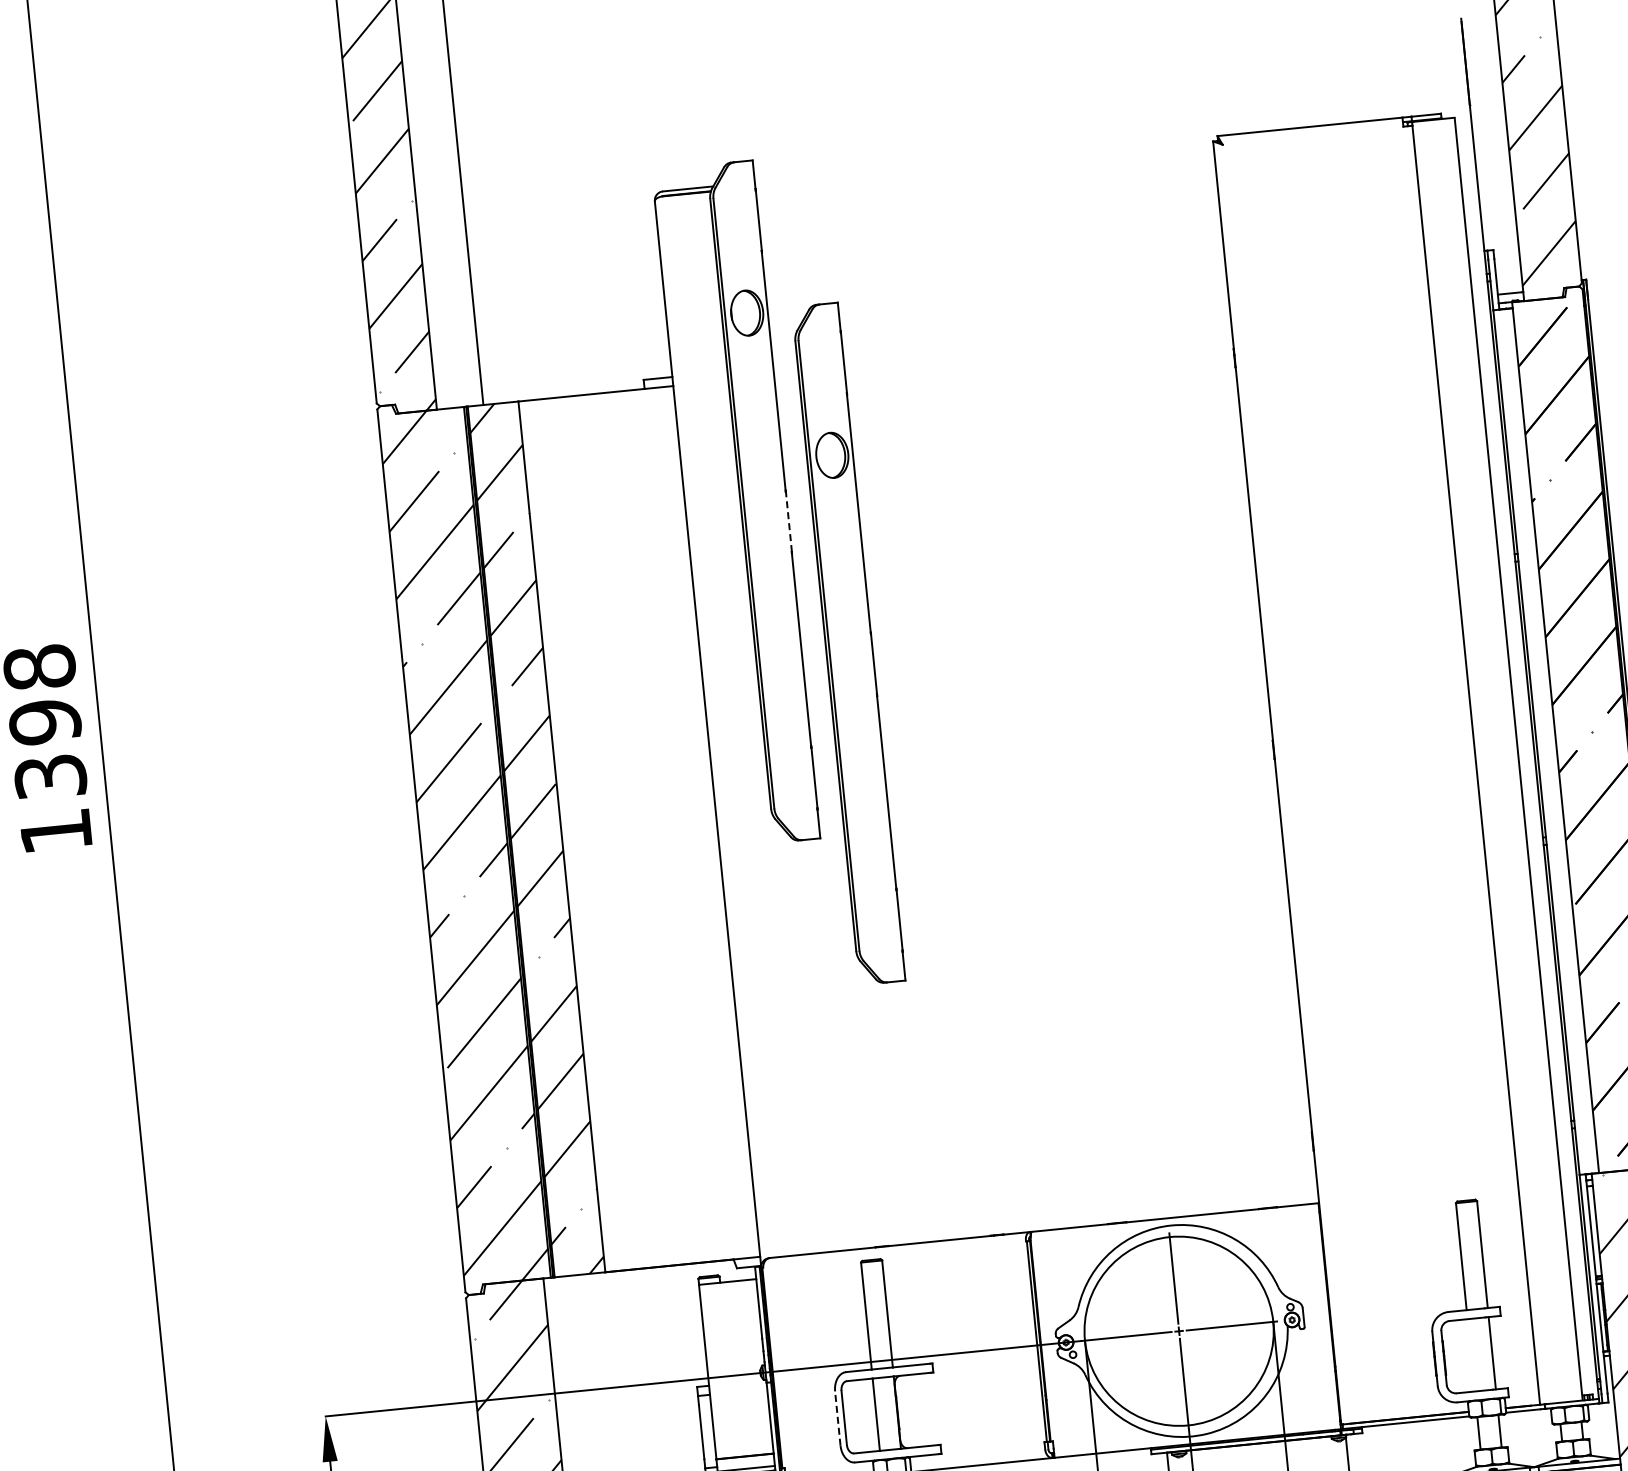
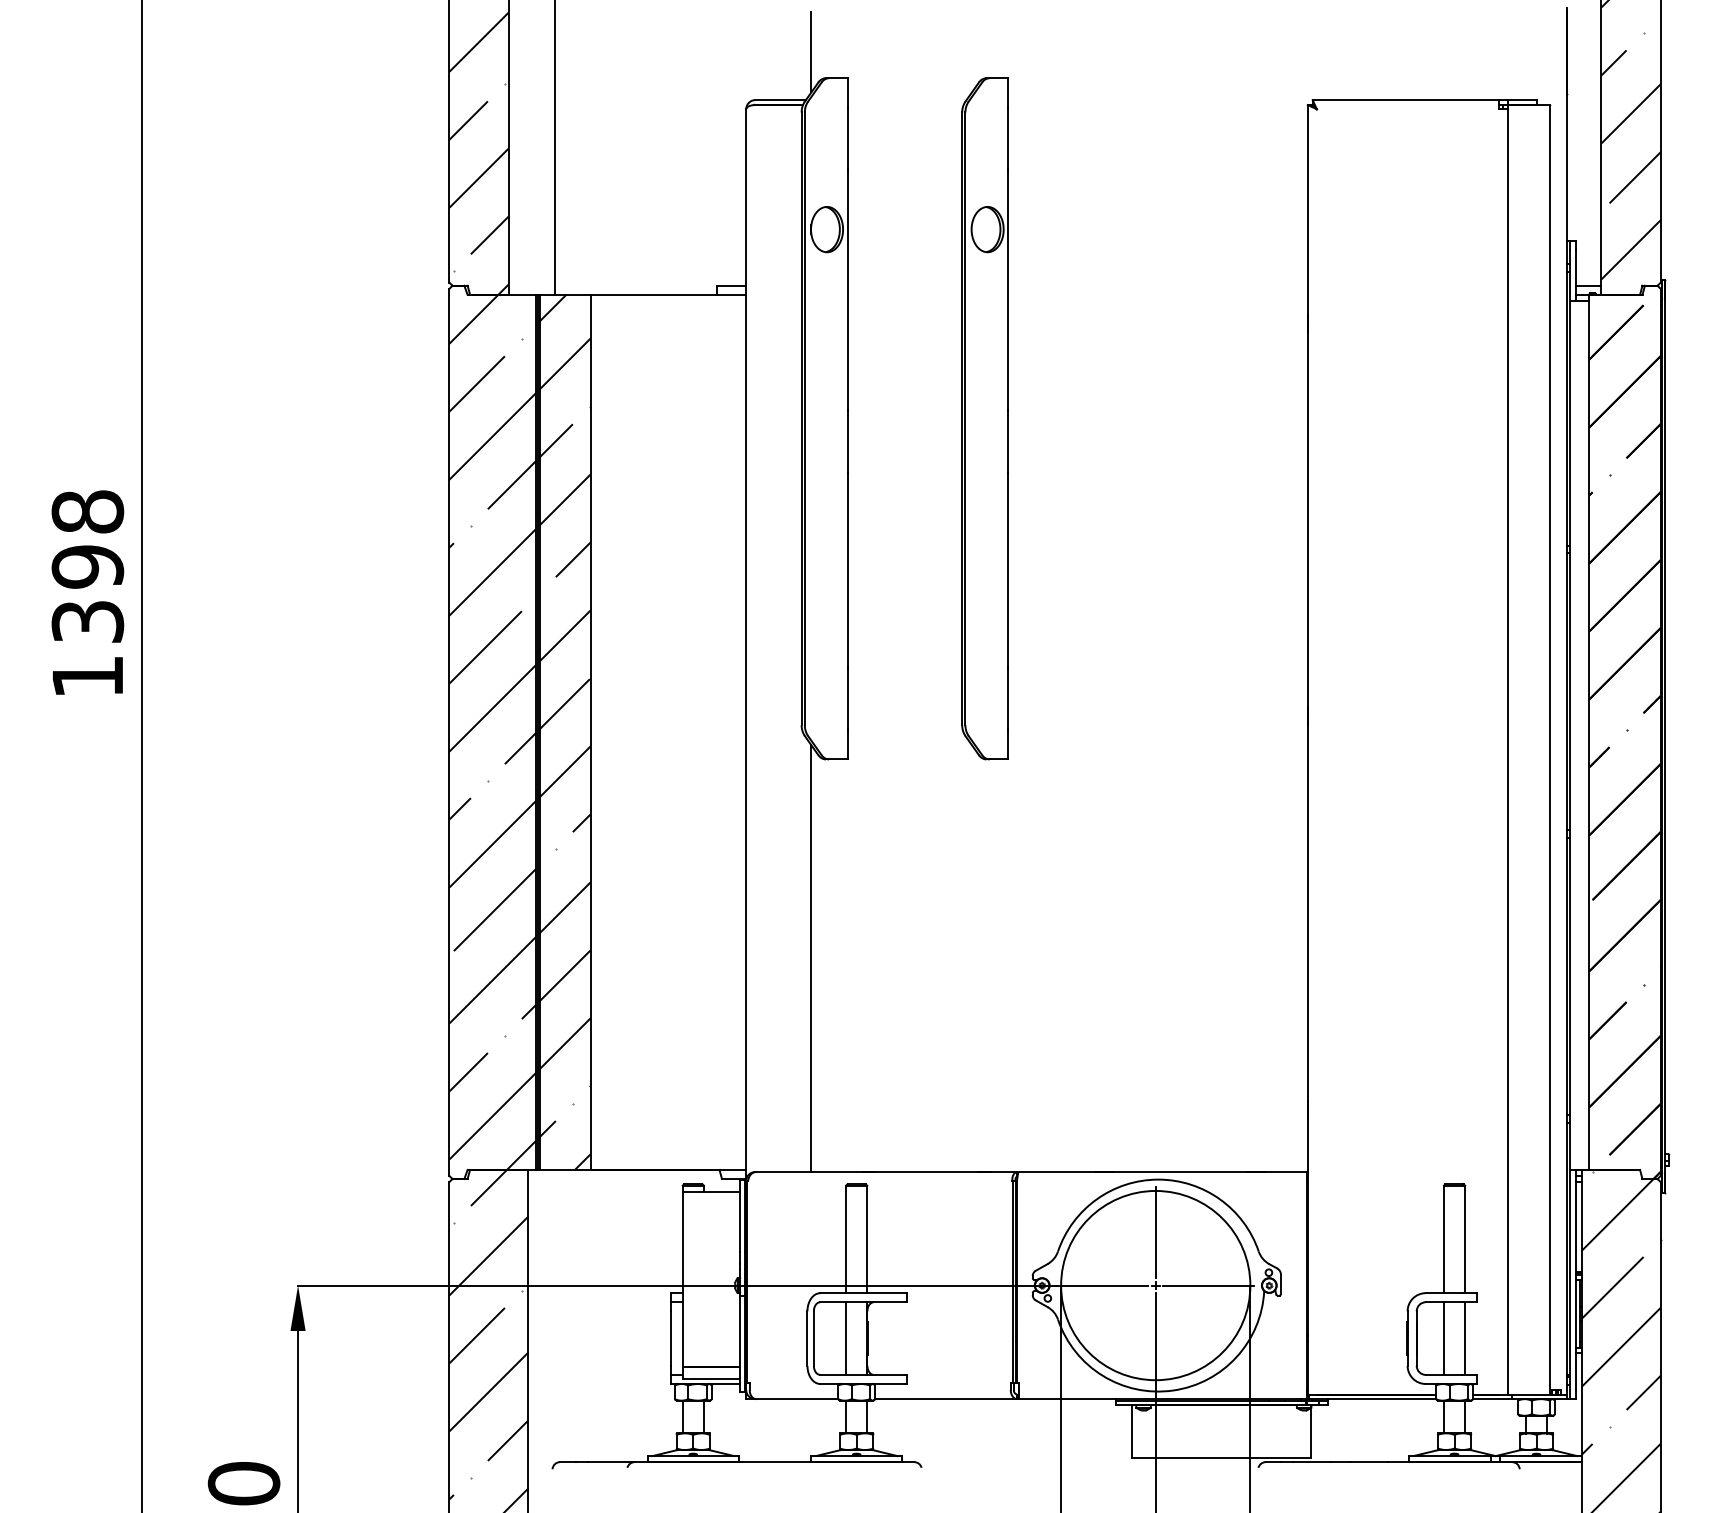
line: (714, 138) -> (811, 52), added
line: (788, 521) -> (847, 441), dashed -> solid
part: (847, 643) -> (984, 418), moved
line: (804, 1039) -> (811, 958), added
line: (1470, 1355) -> (1443, 1338), added
line: (837, 1418) -> (807, 1338), dashed -> solid

